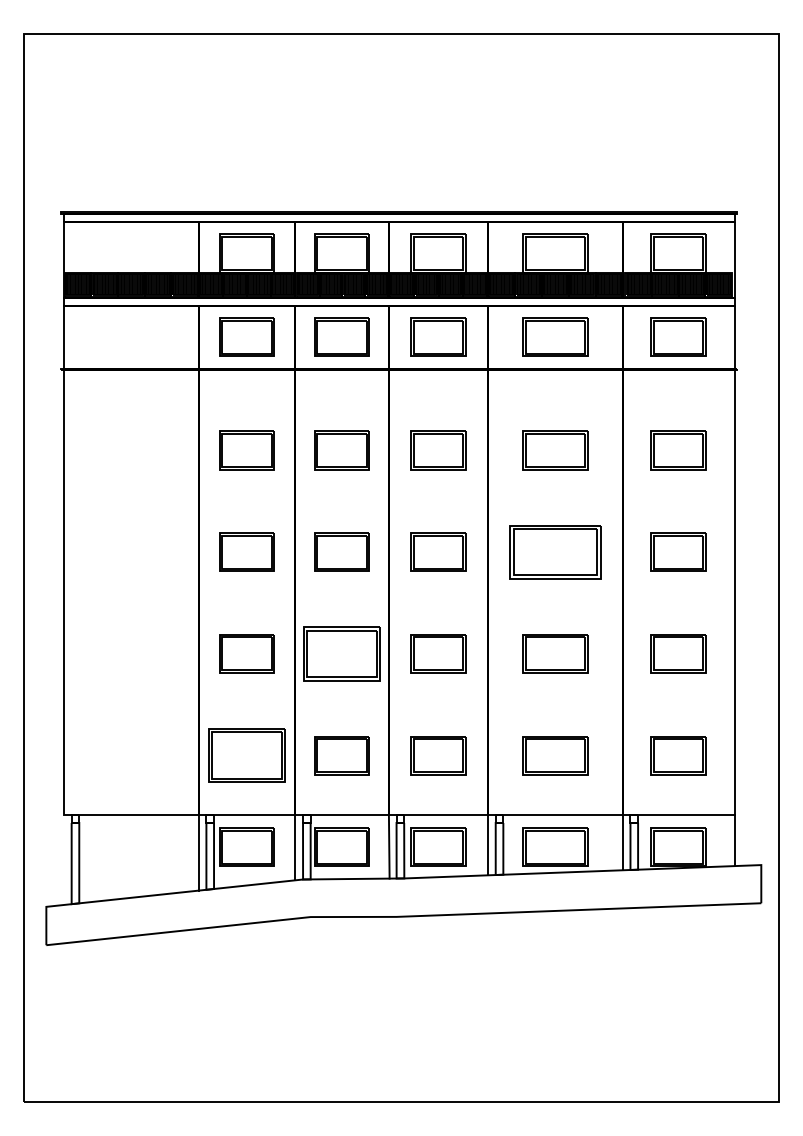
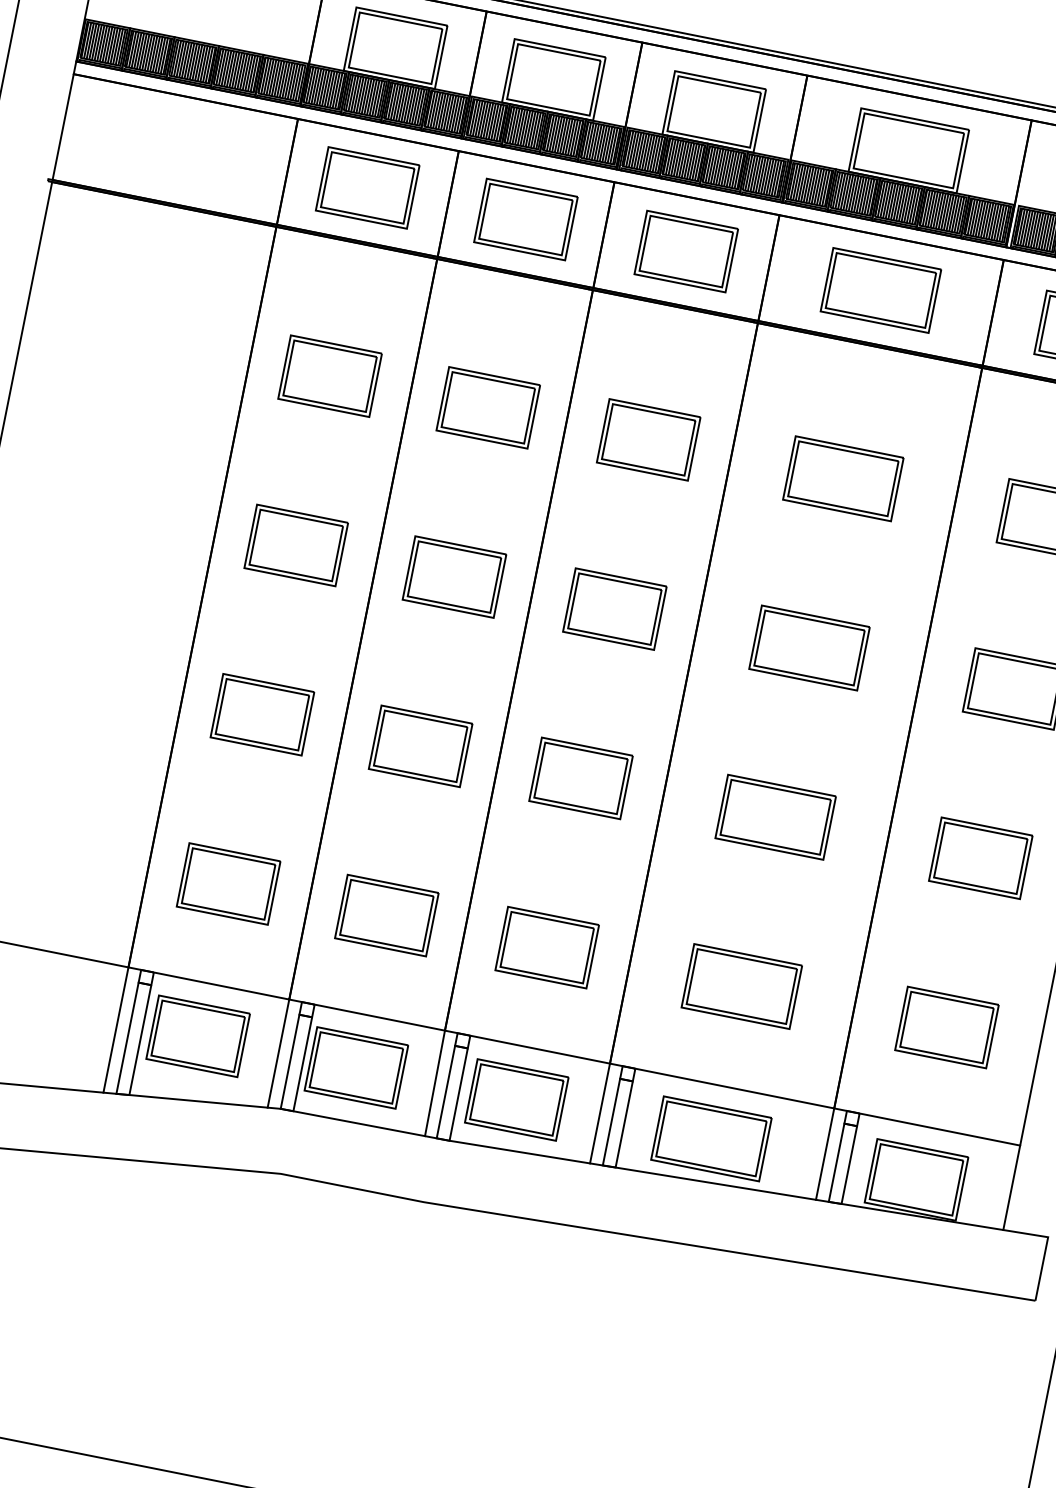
part: (555, 551) -> (809, 646), size x0.71
part: (341, 653) -> (419, 745), size x0.71
part: (246, 755) -> (227, 883), size x0.71

